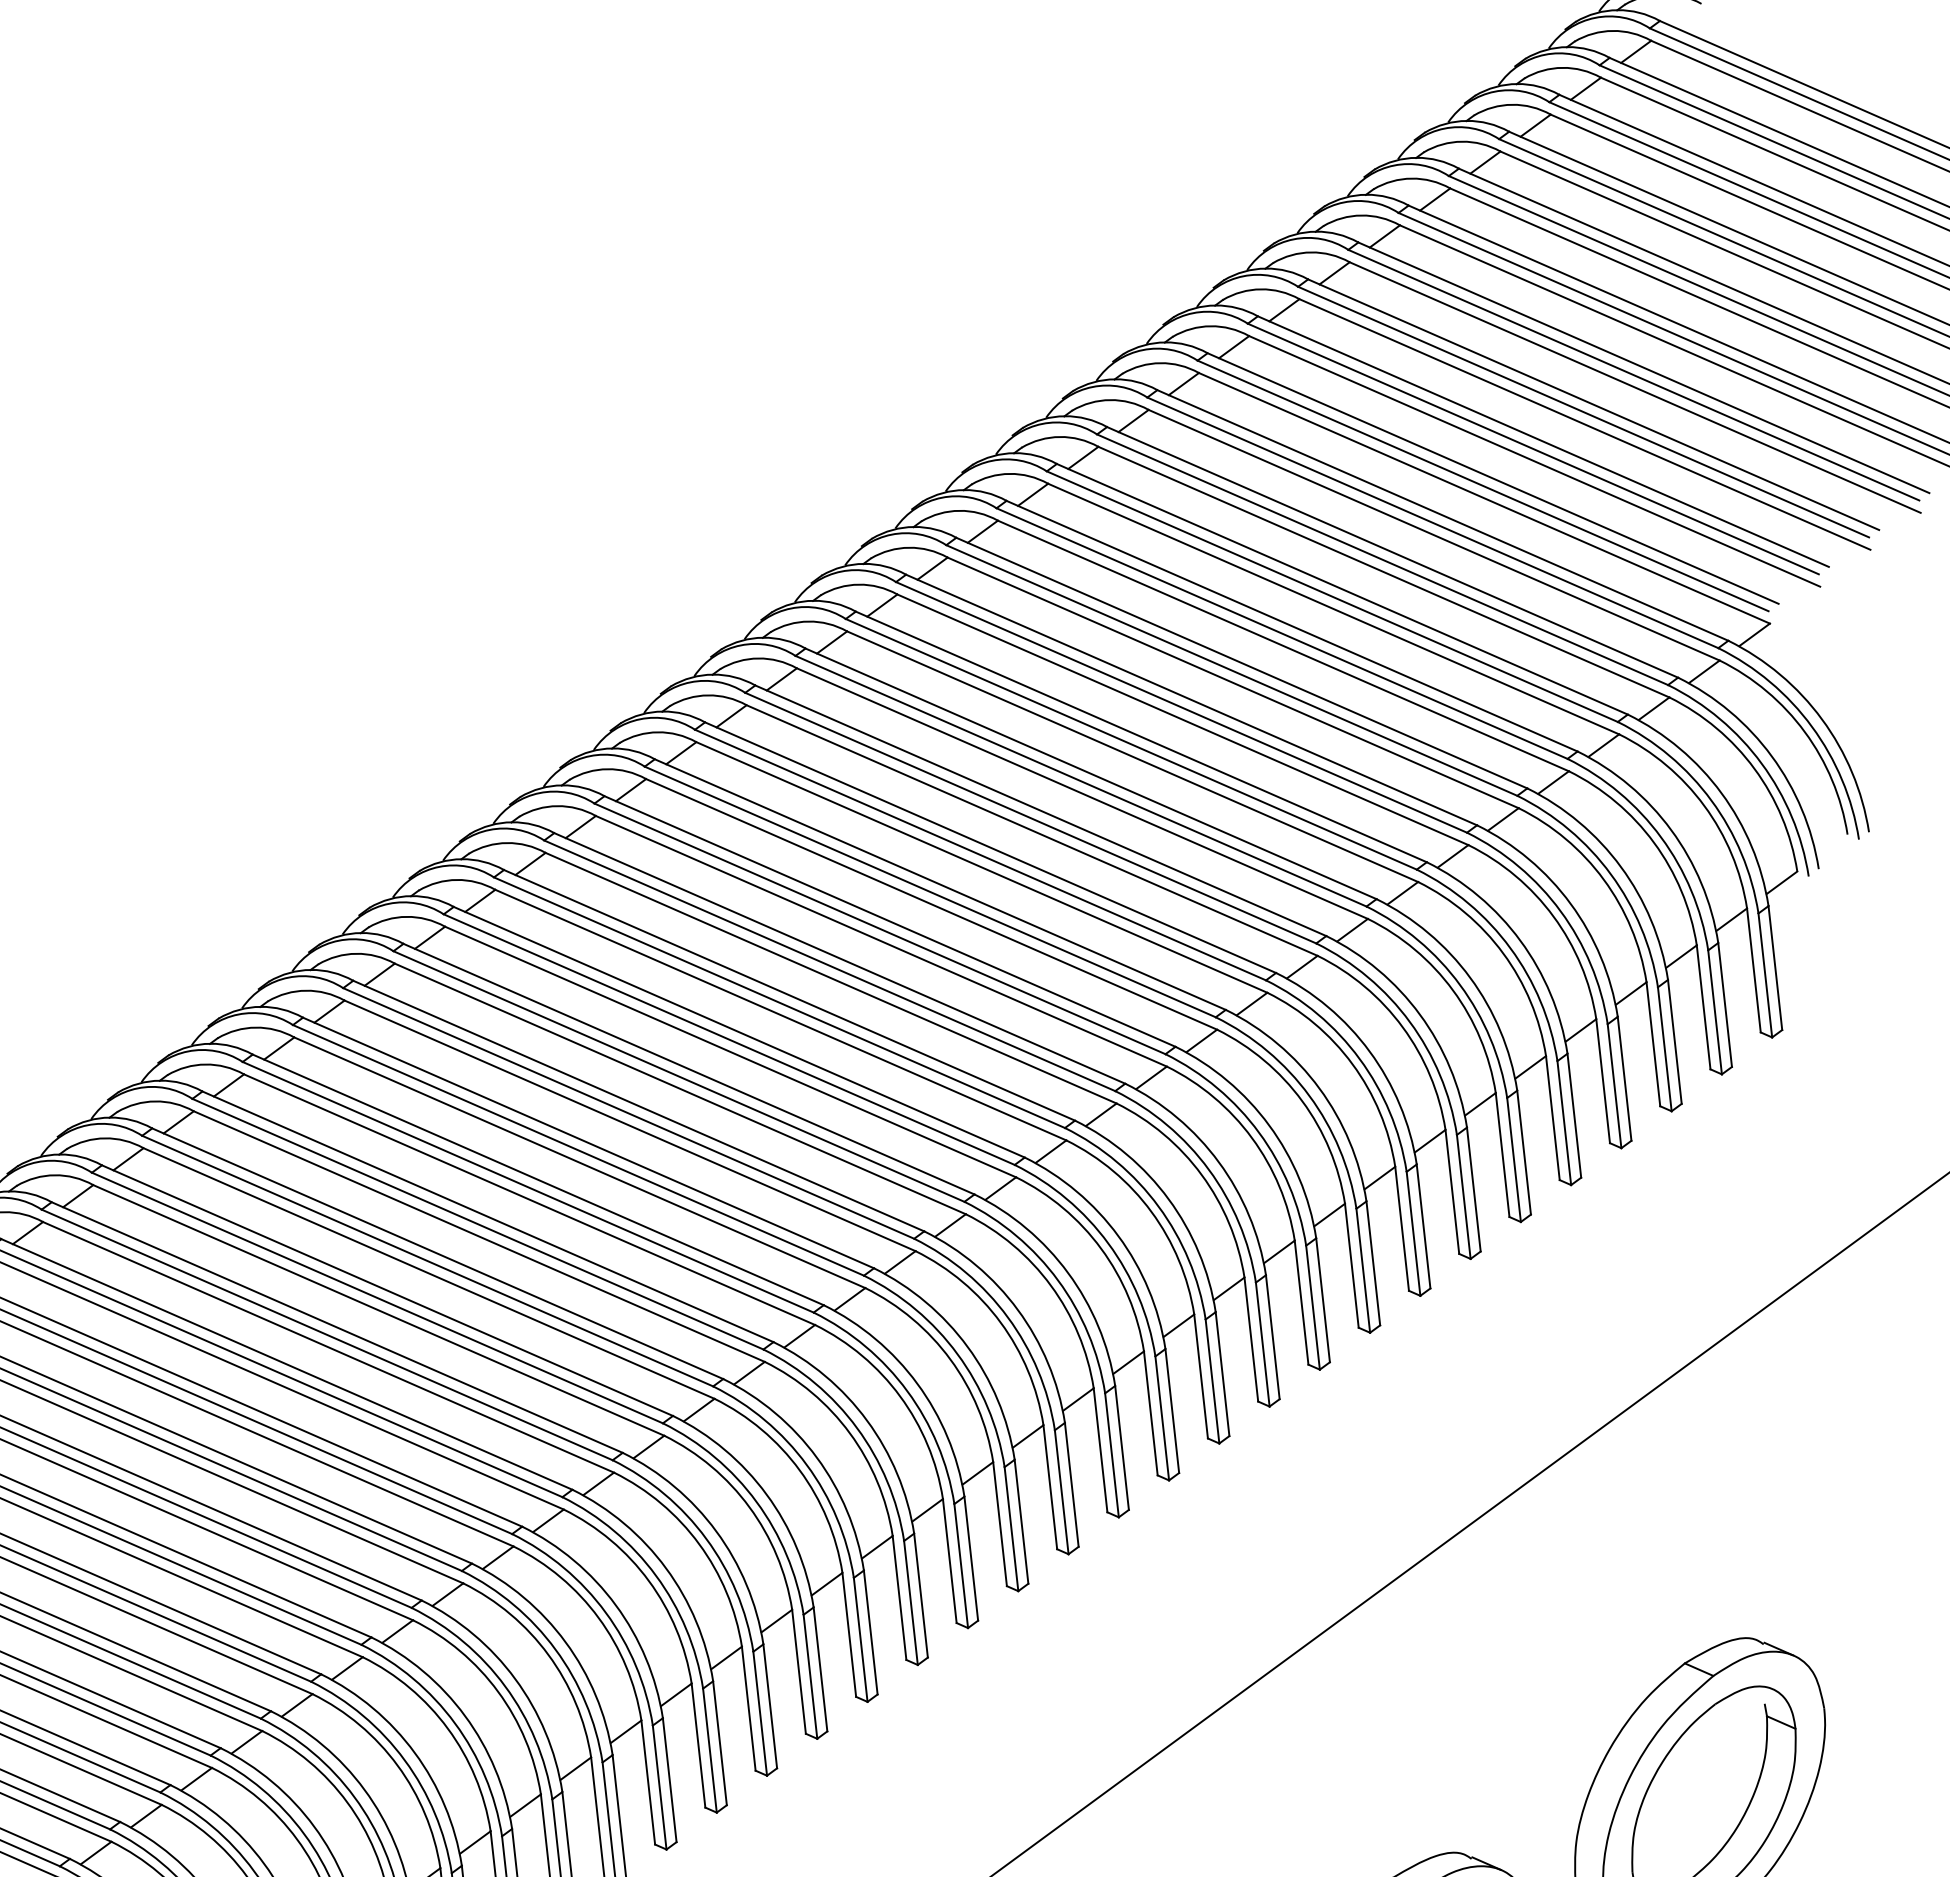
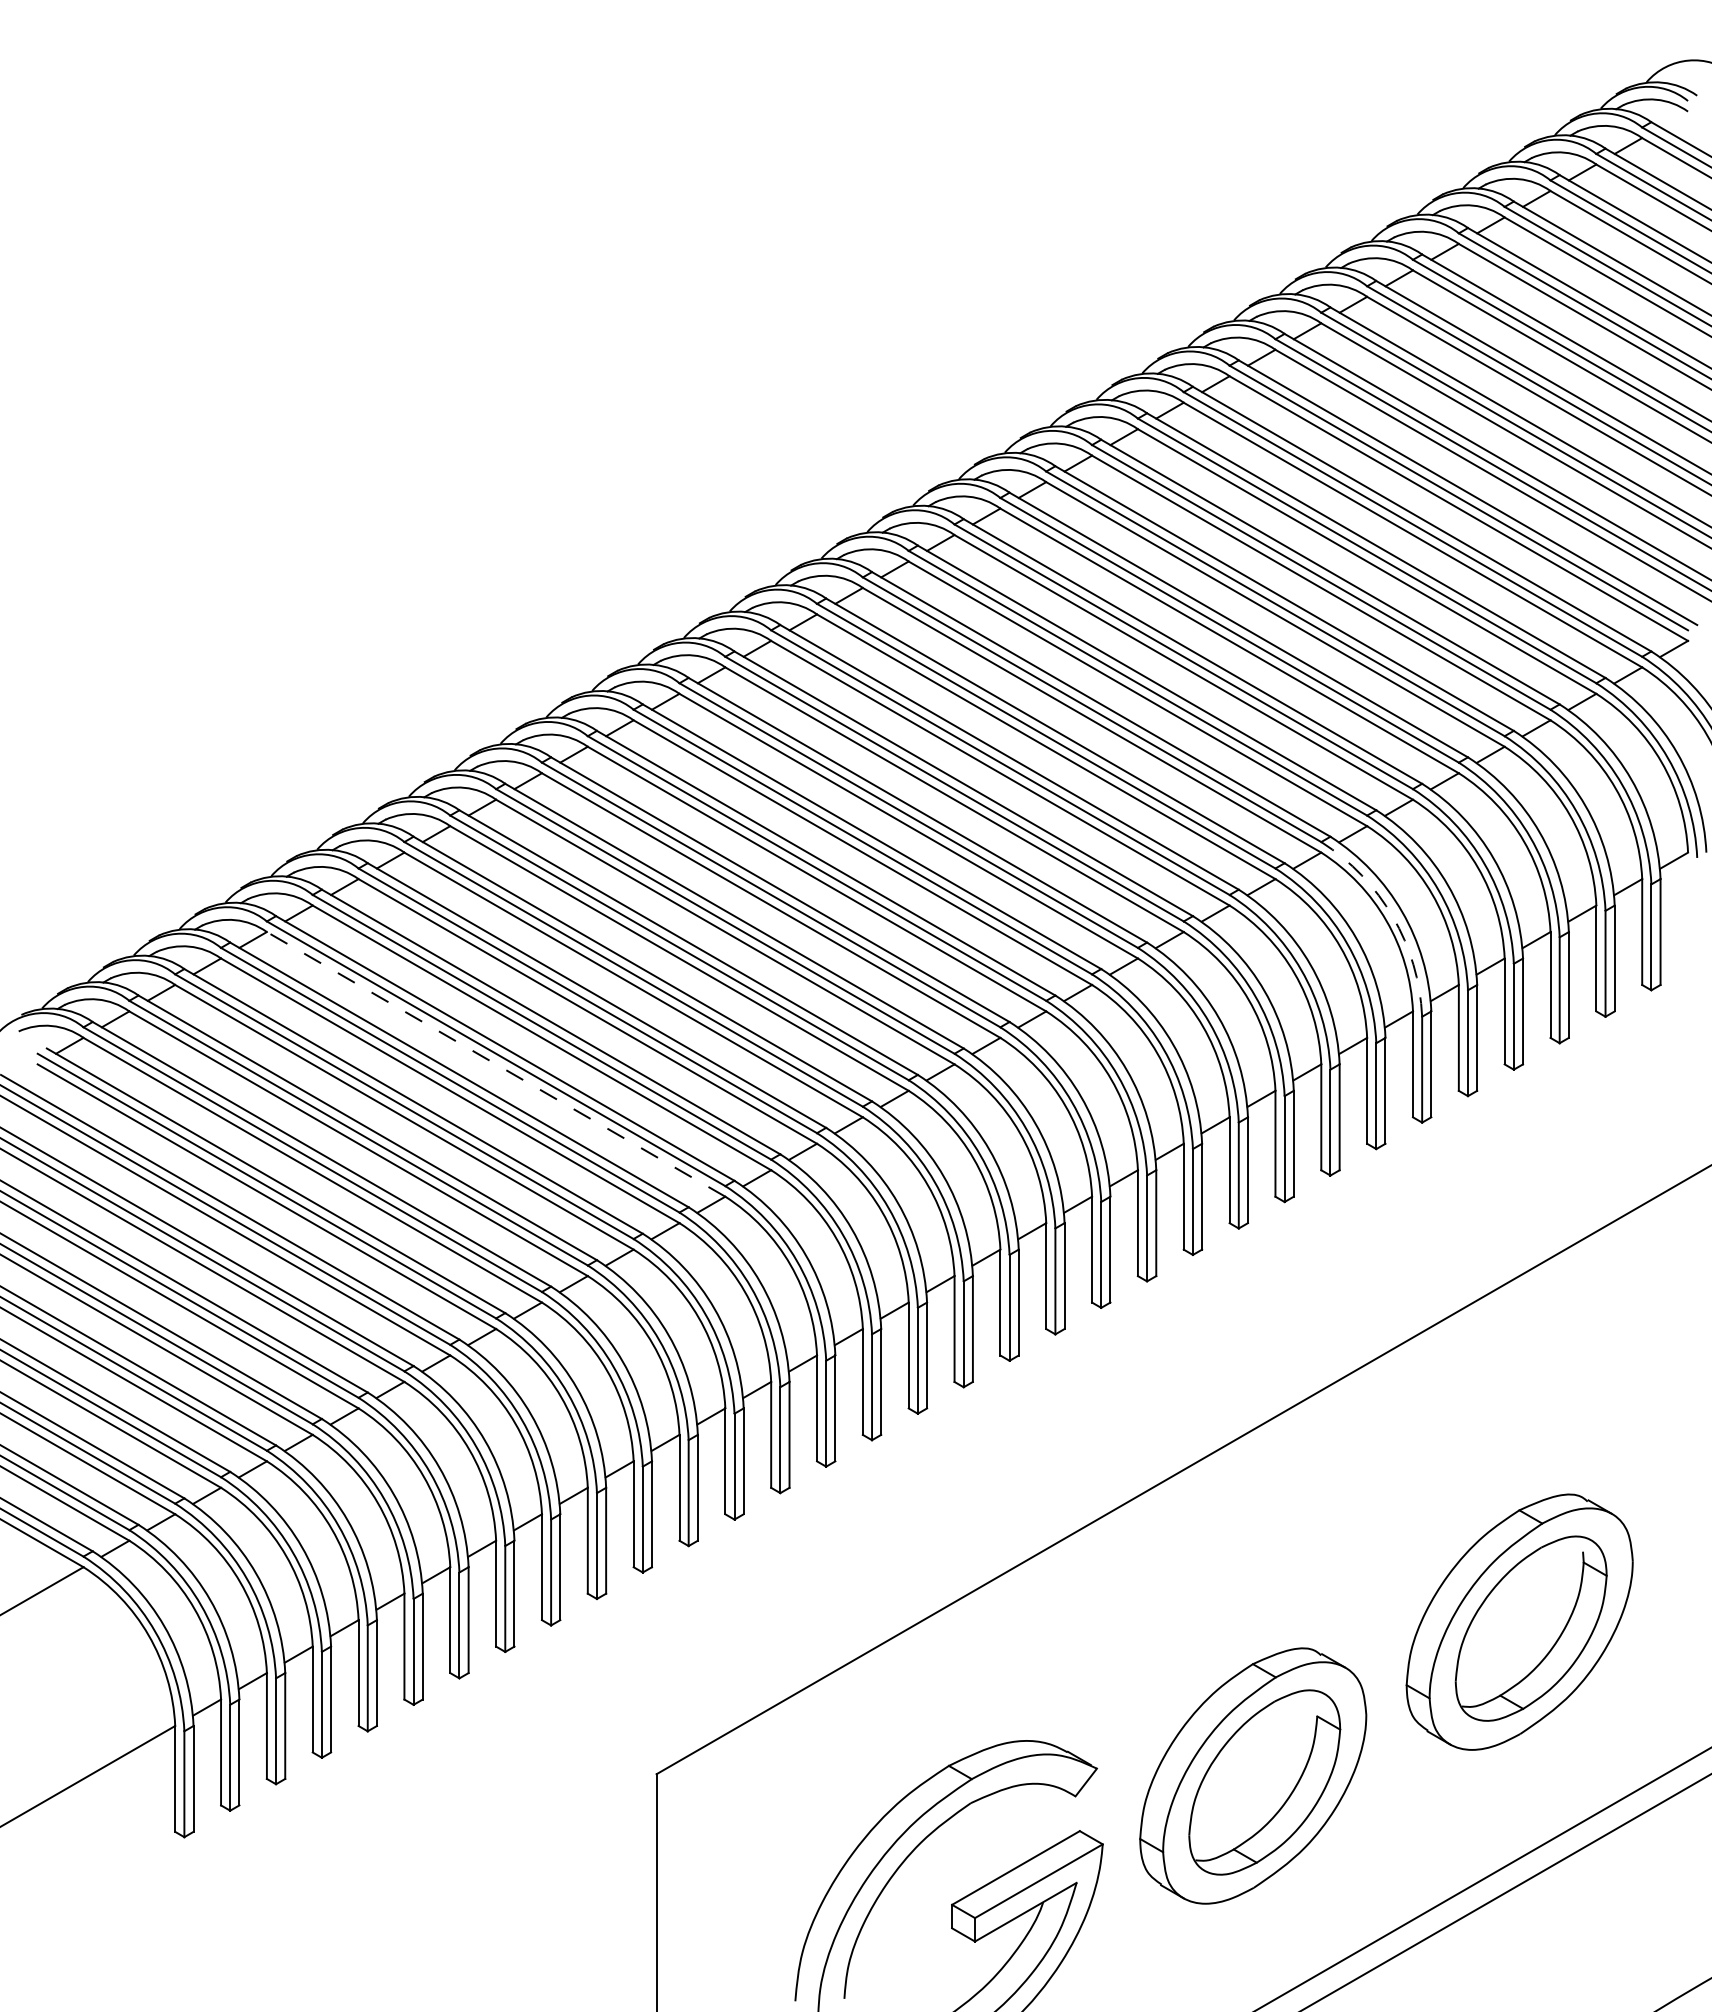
arc: (1460, 985) -> (1393, 917), solid -> dashed
line: (429, 1273) -> (496, 1064), solid -> dashed

